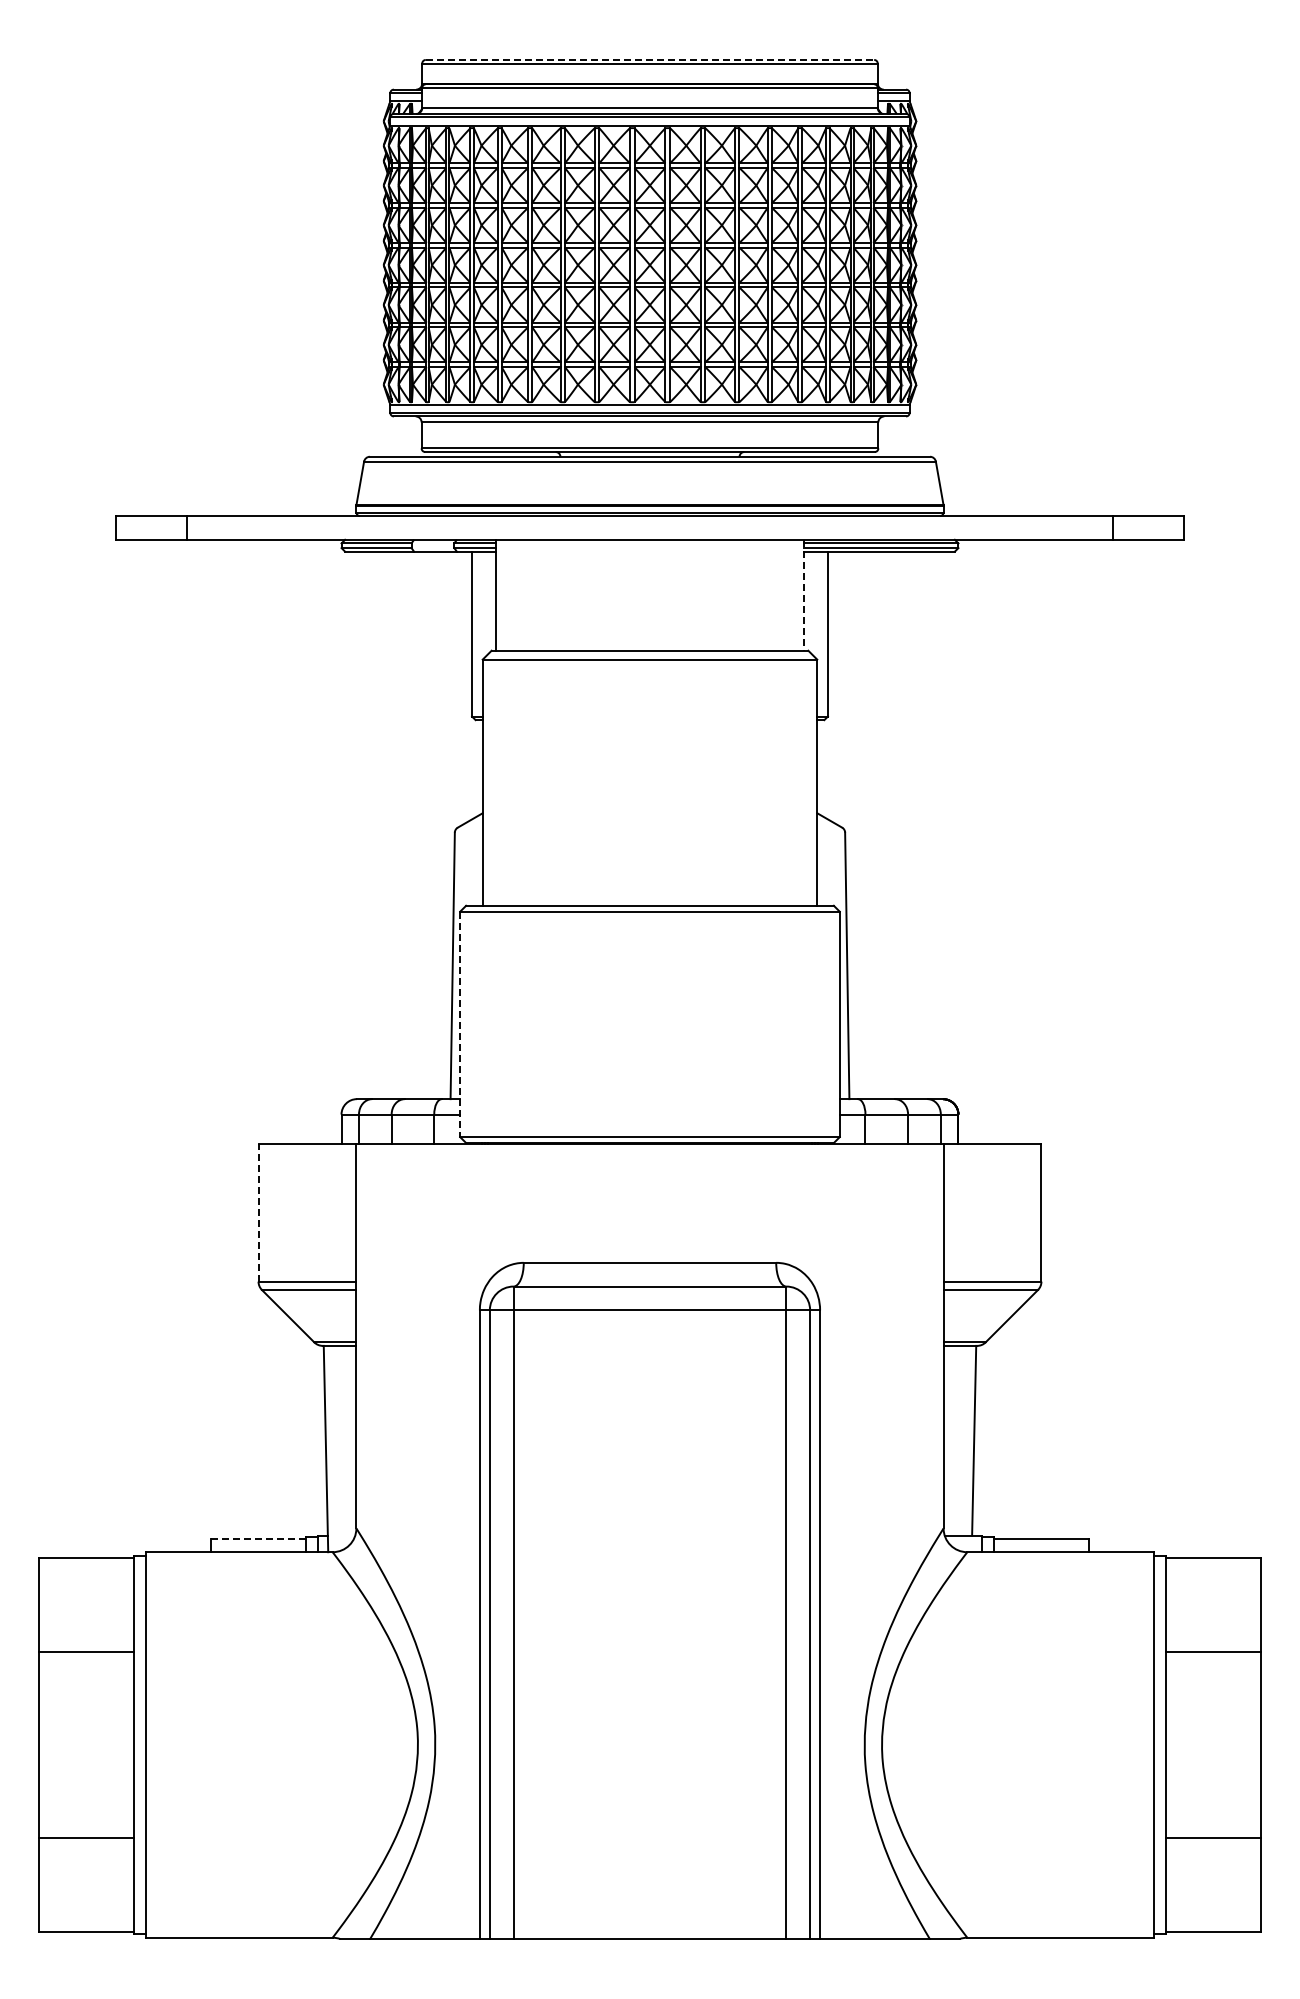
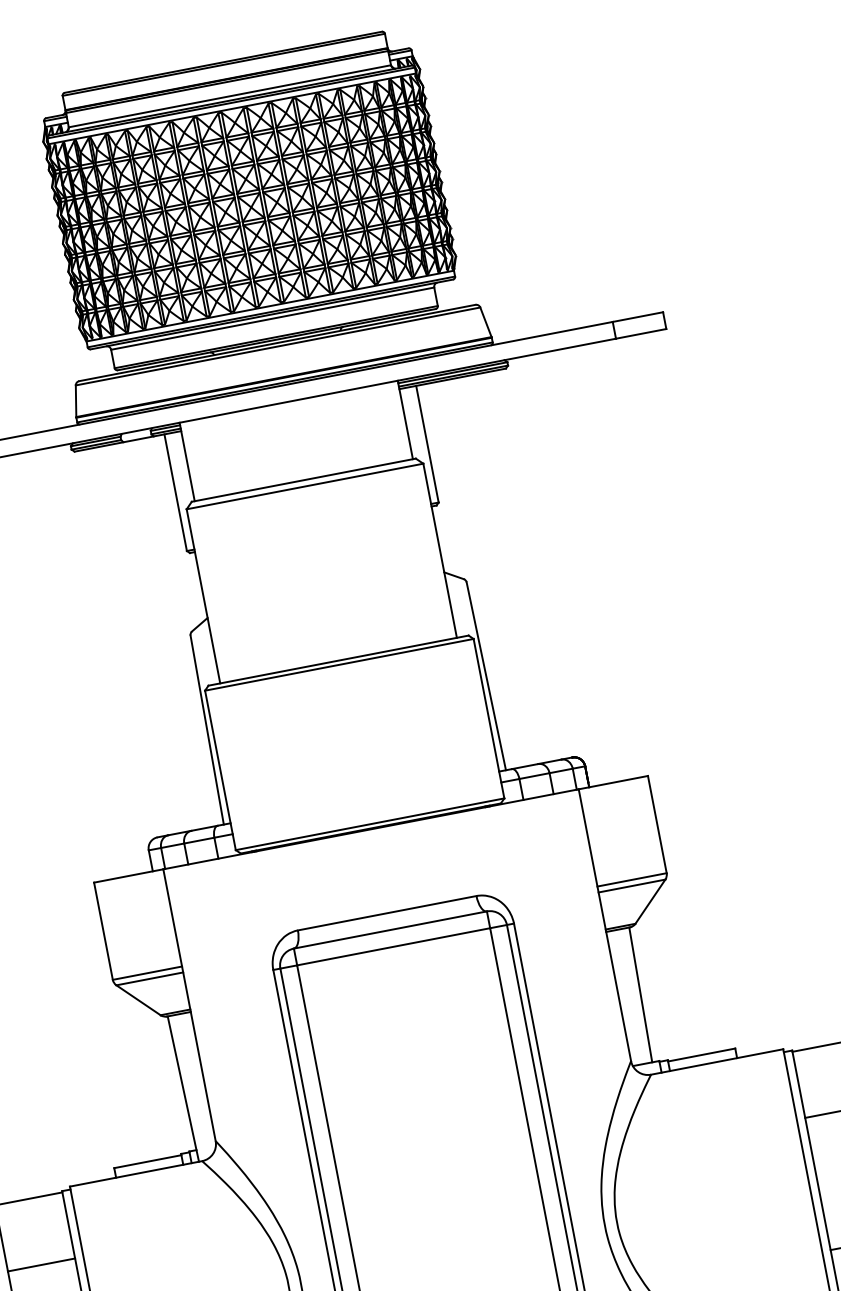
line: (650, 59) -> (223, 61), dashed -> solid
line: (804, 595) -> (405, 420), dashed -> solid
line: (460, 1024) -> (220, 770), dashed -> solid
line: (258, 1212) -> (103, 930), dashed -> solid
line: (259, 1538) -> (148, 1161), dashed -> solid

